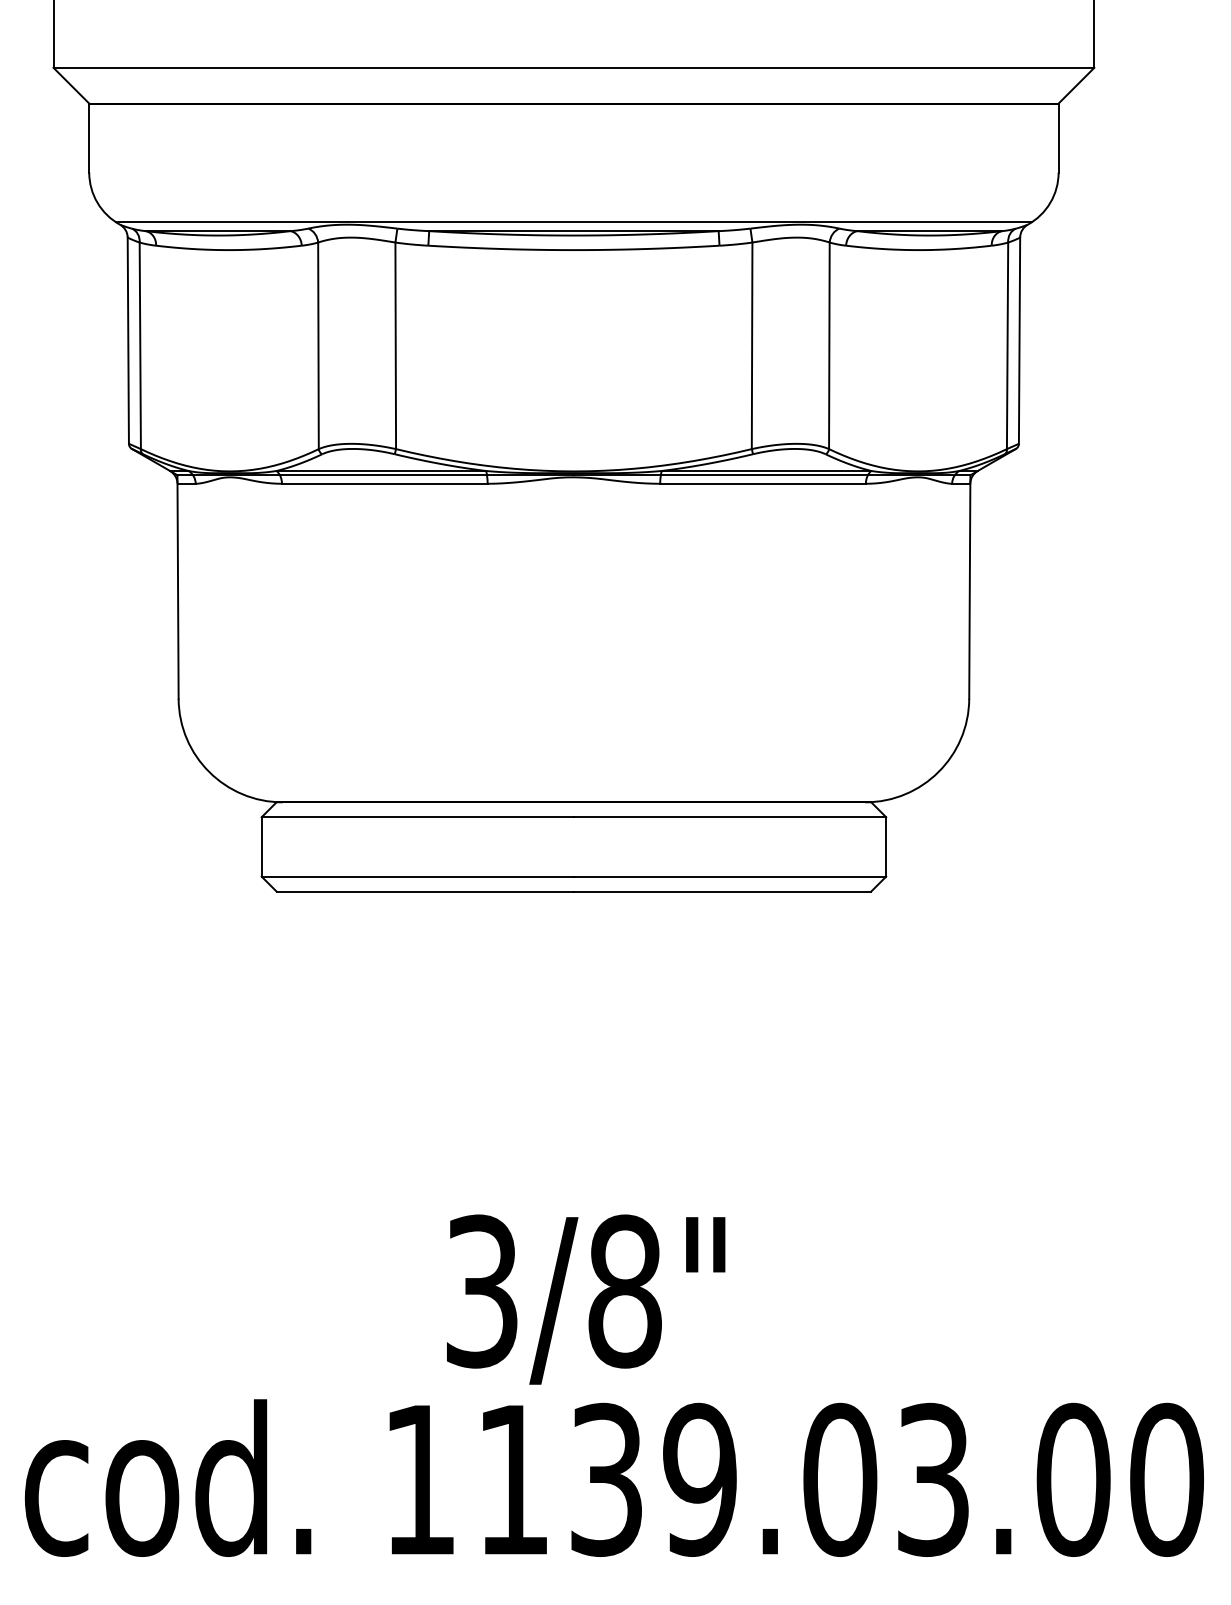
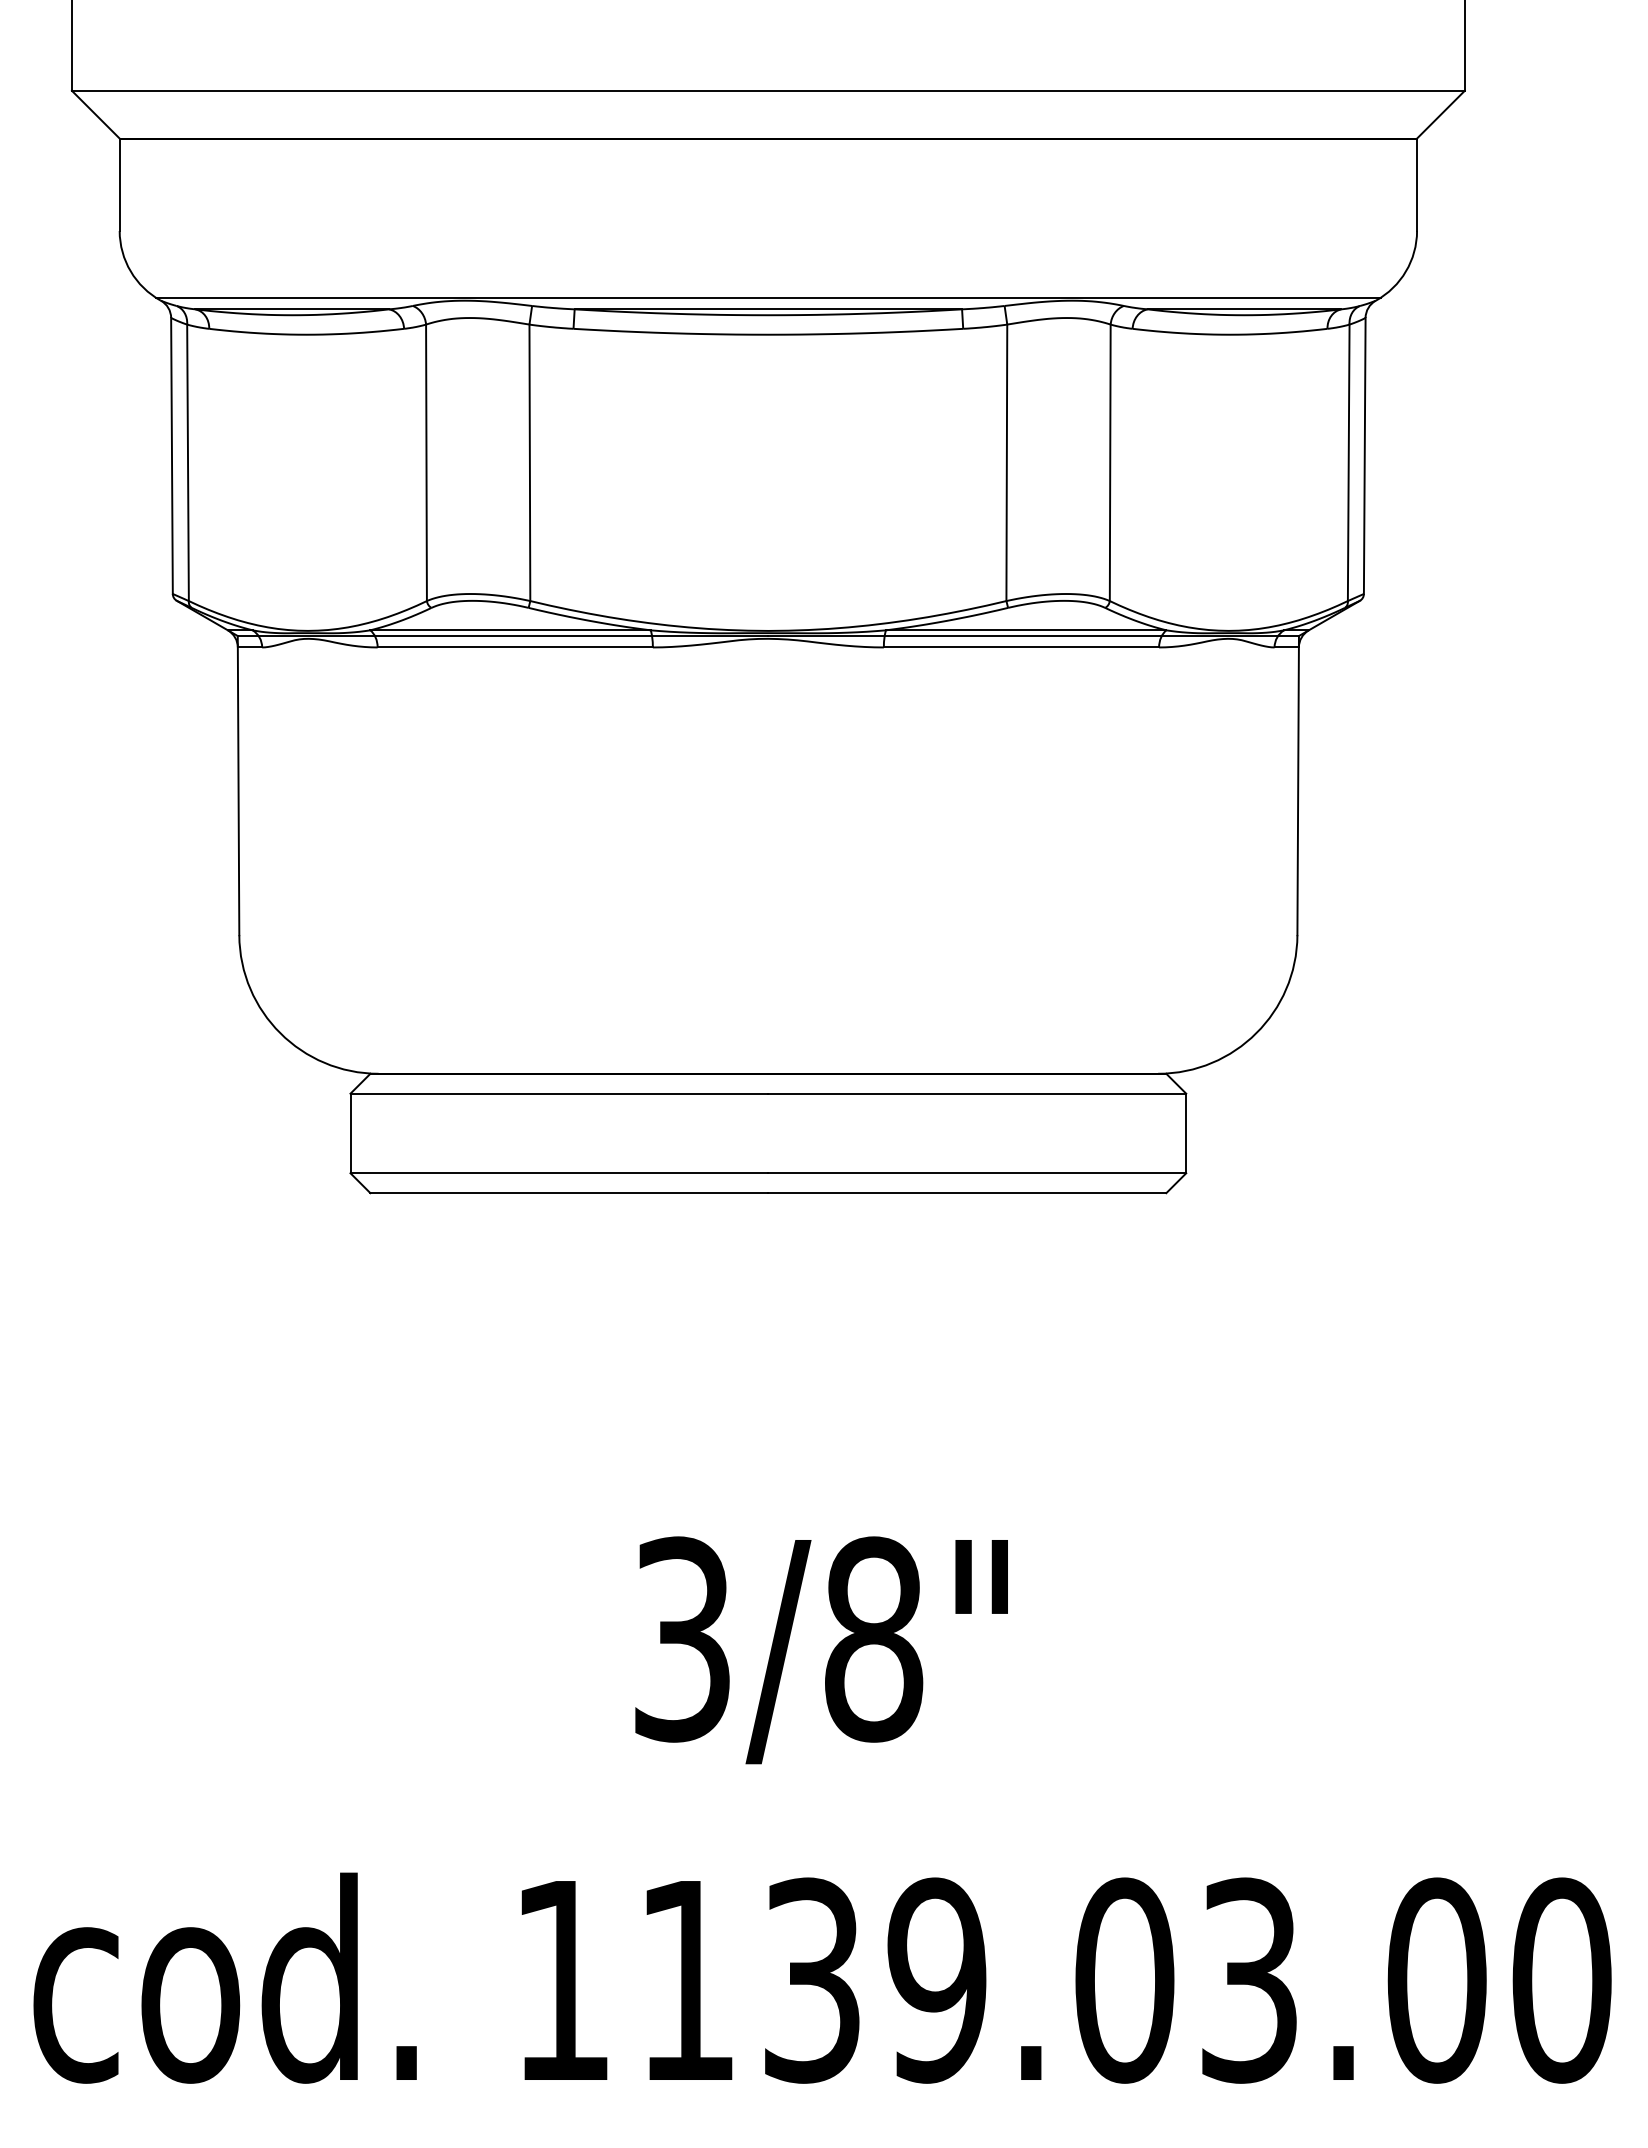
text: (585, 1299) -> (821, 1650), moved

